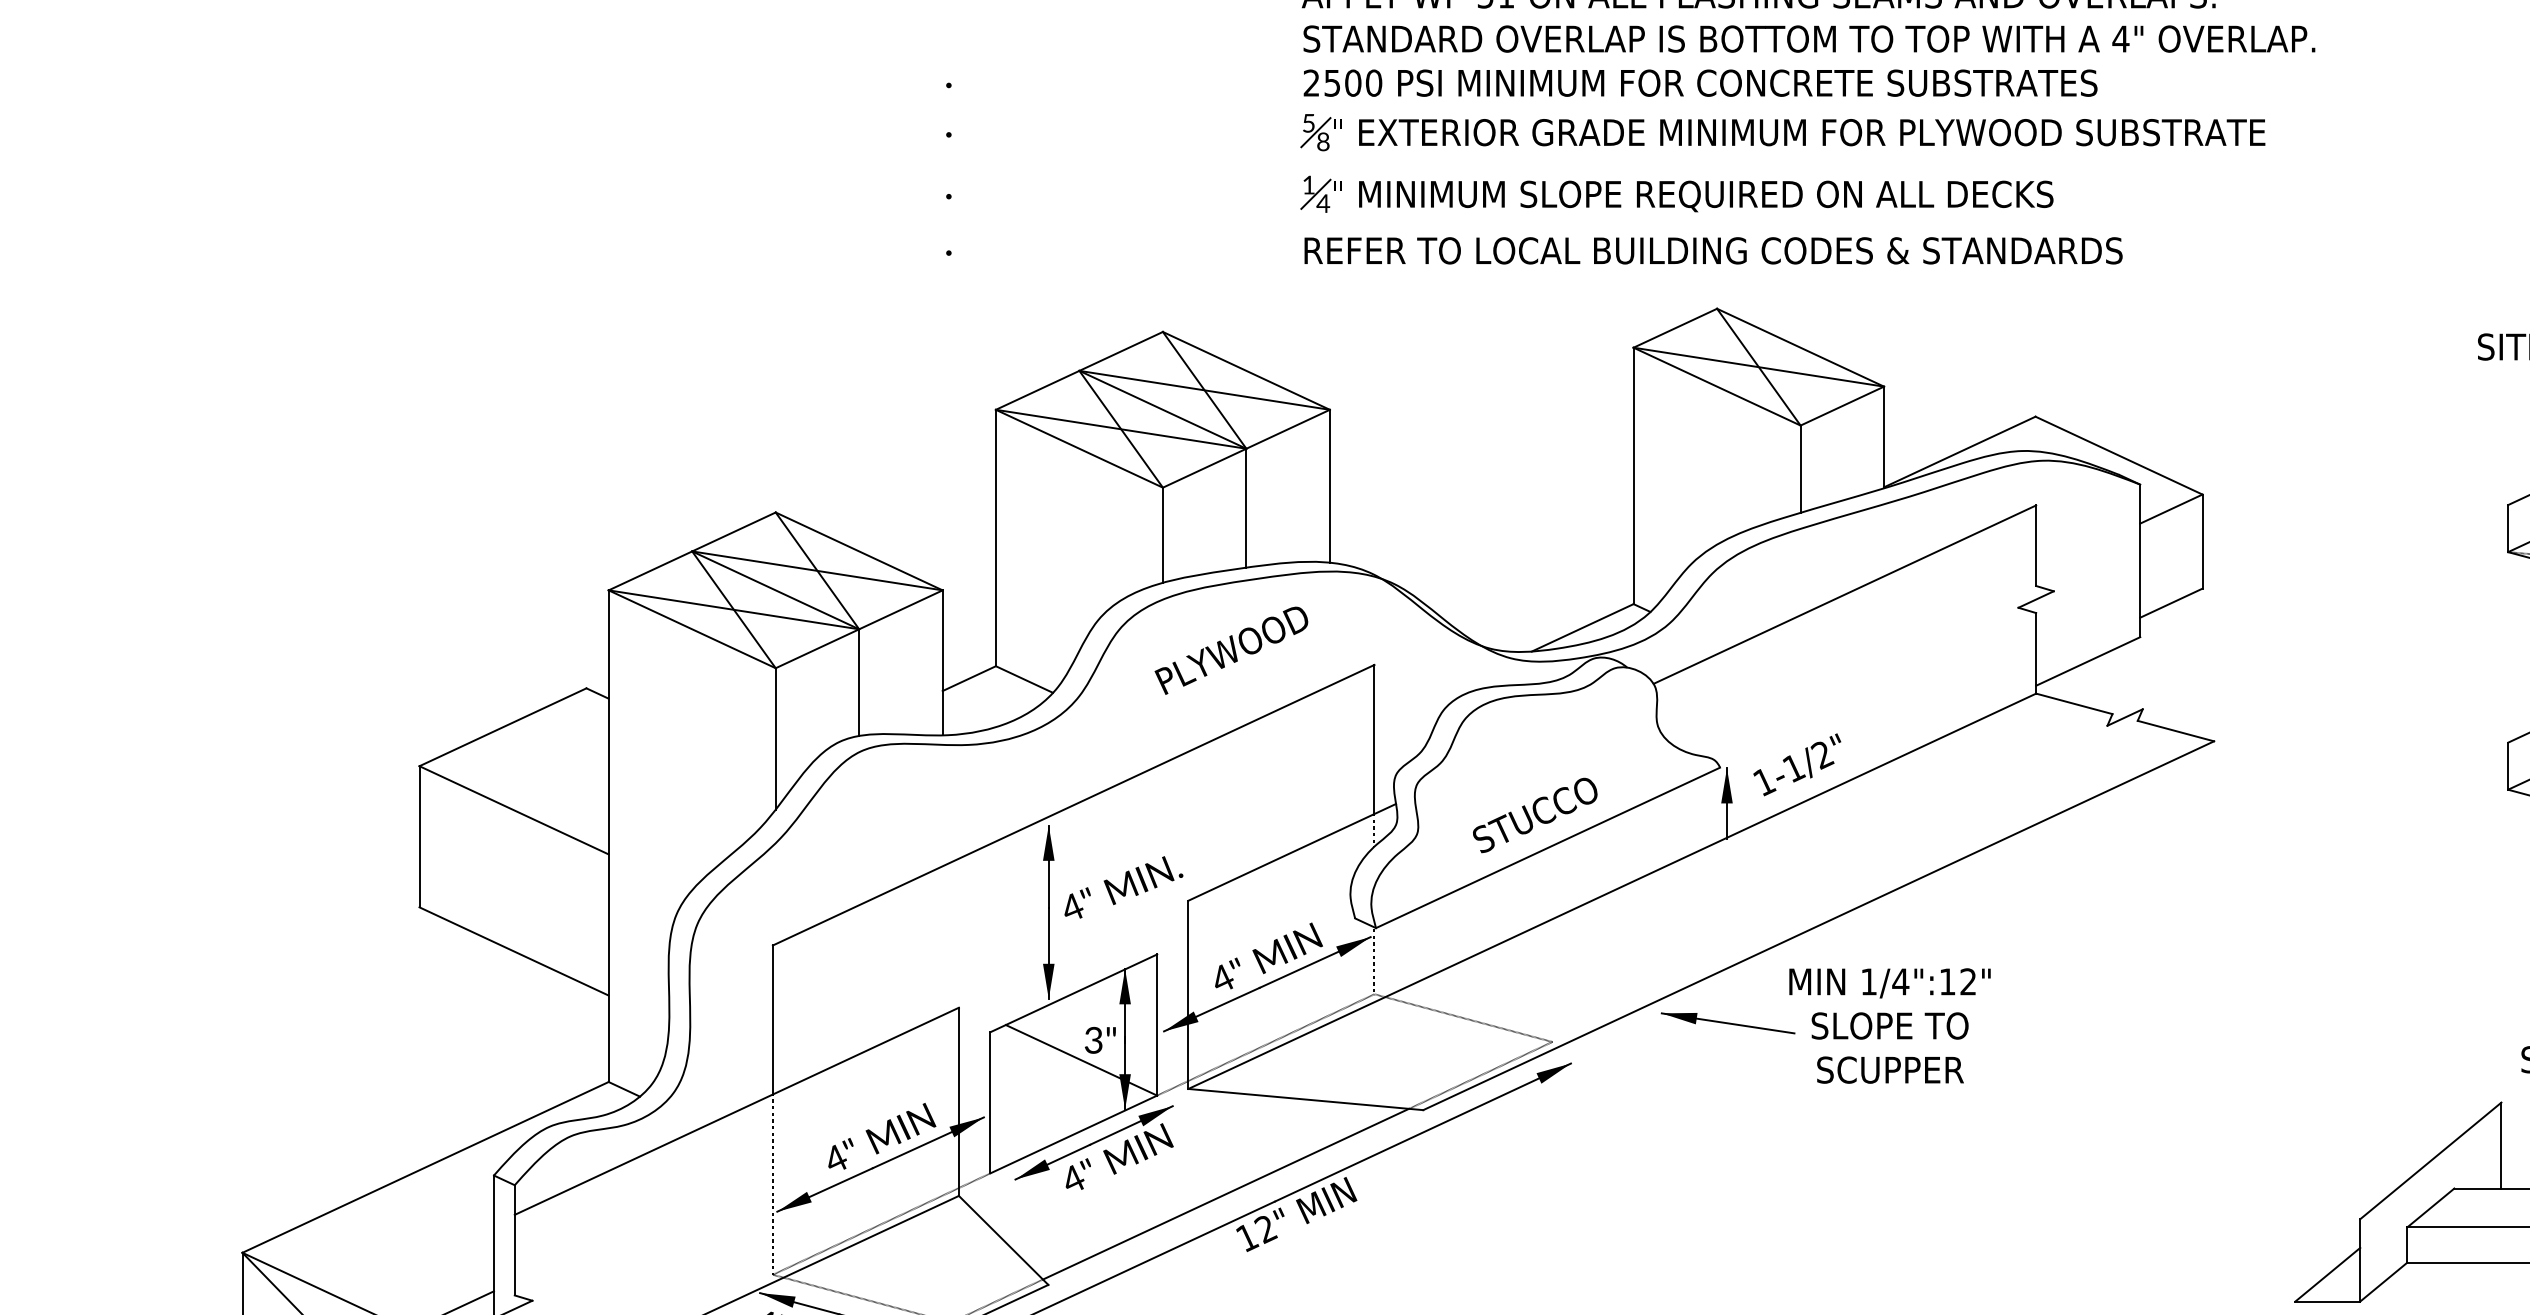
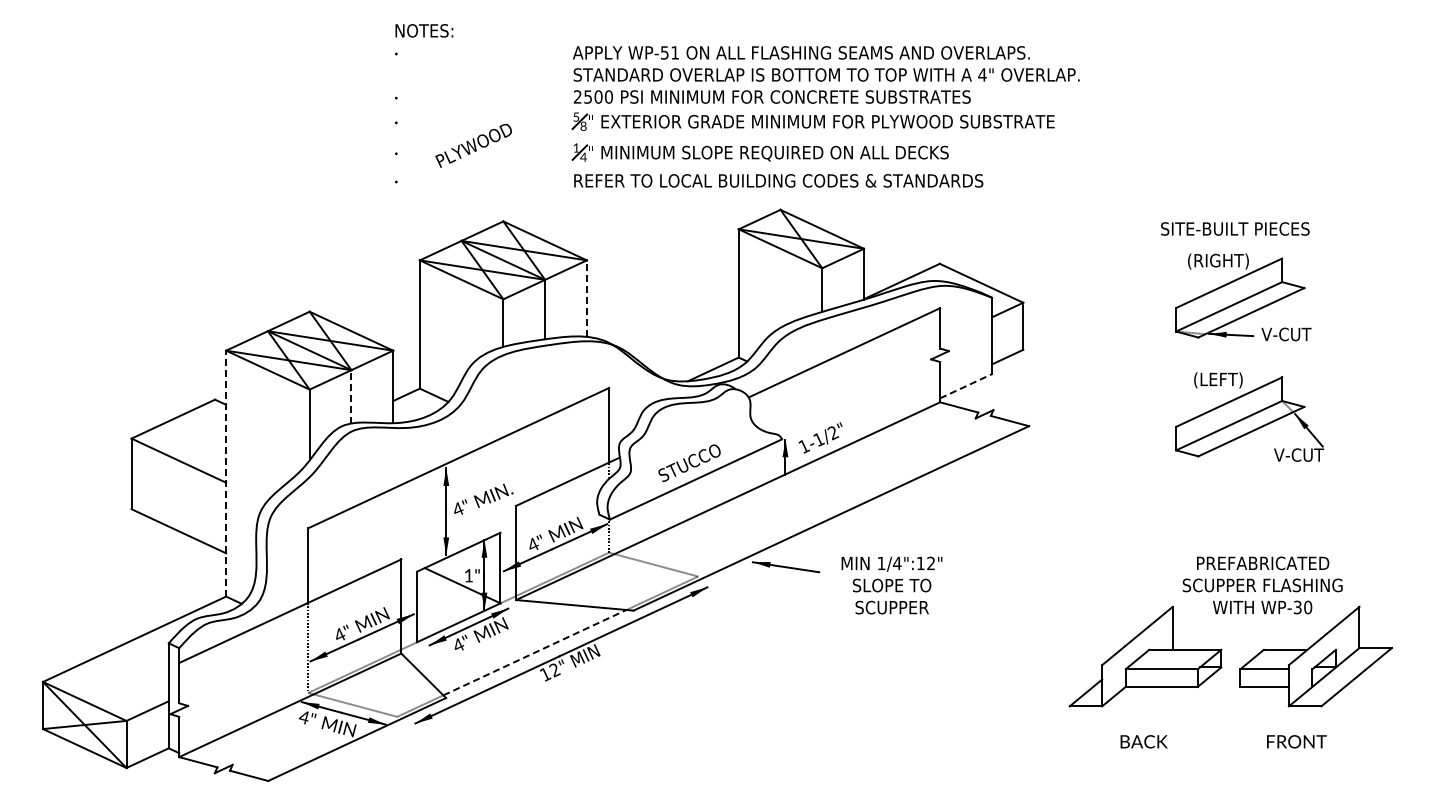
line: (1329, 486) -> (586, 298), solid -> dashed
text: (1231, 649) -> (473, 145), moved
line: (2088, 661) -> (966, 386), solid -> dashed
line: (859, 681) -> (351, 396), solid -> dashed
line: (609, 835) -> (226, 473), solid -> dashed
text: (1889, 1025) -> (891, 585), moved
text: (1093, 1039) -> (468, 575), 3" -> 1"
line: (1227, 1193) -> (535, 652), solid -> dashed

